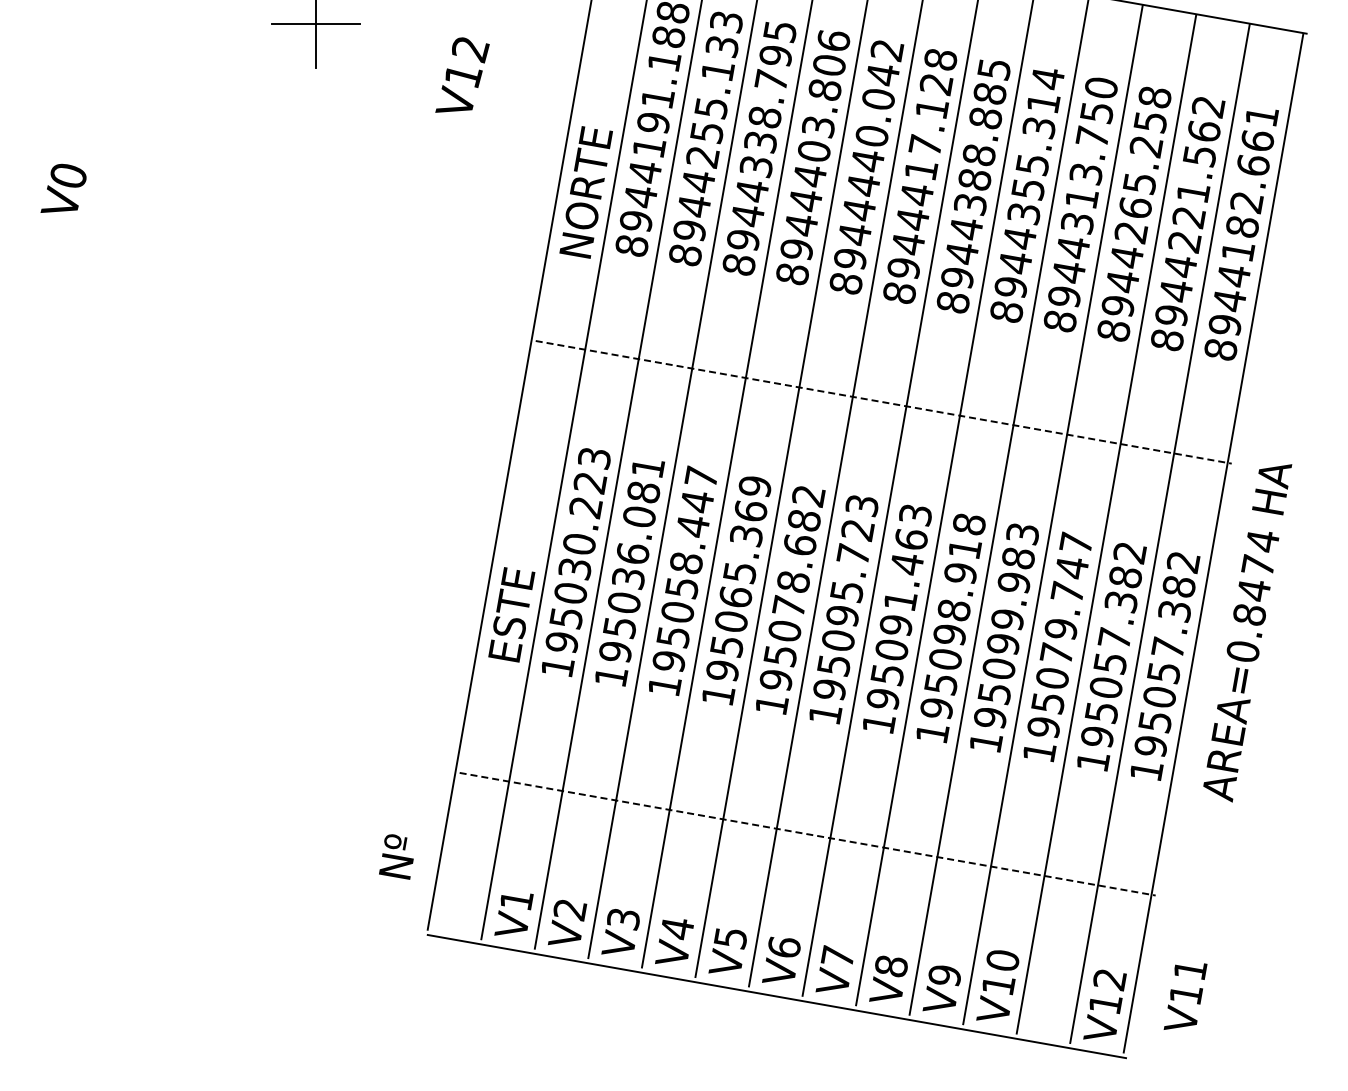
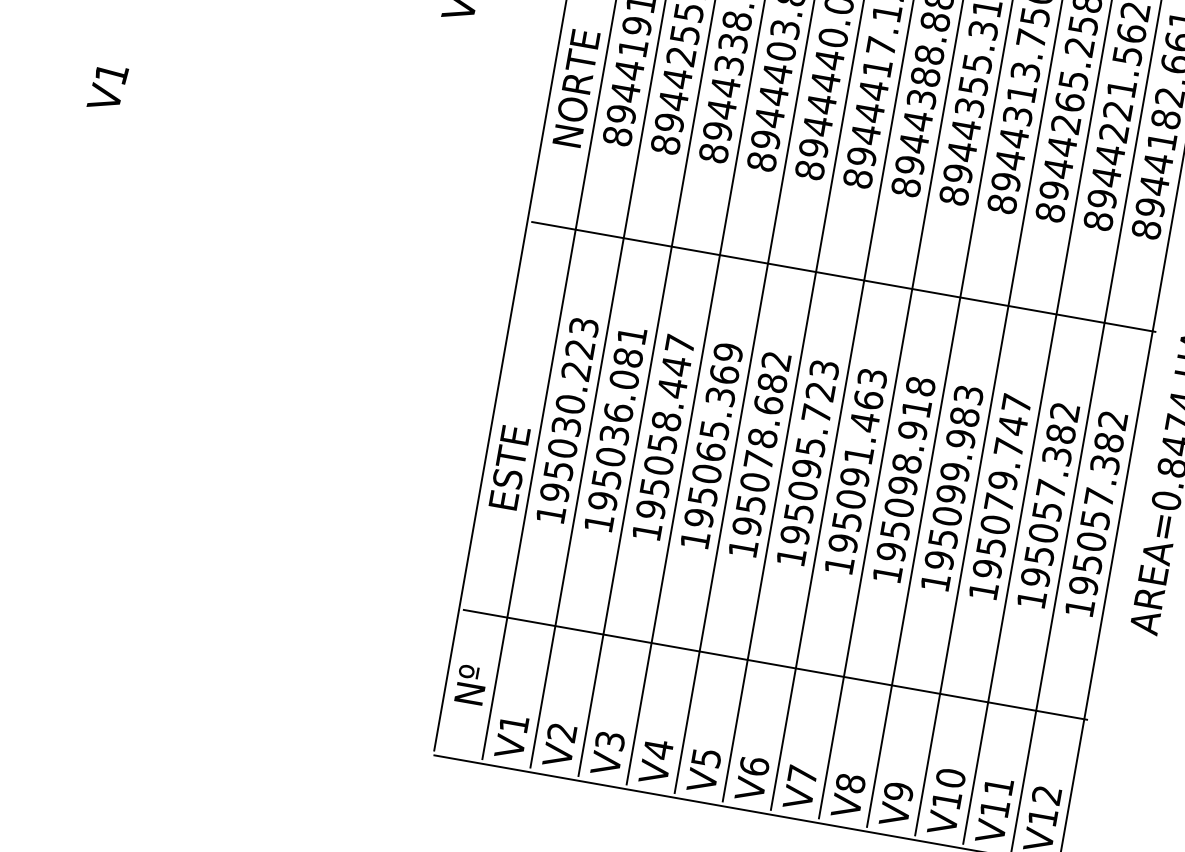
text: (68, 175) -> (111, 73), V0 -> V1
line: (884, 402) -> (844, 277), dashed -> solid
line: (808, 834) -> (776, 665), dashed -> solid
text: (396, 856) -> (469, 684), moved
text: (1185, 996) -> (994, 810), moved

